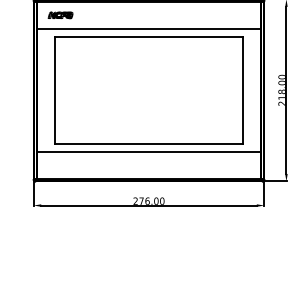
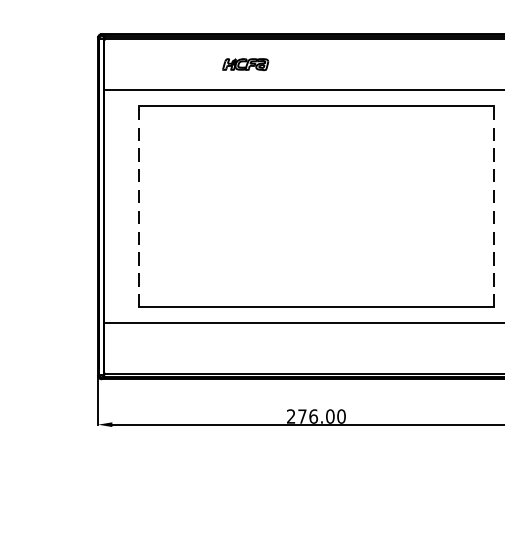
part: (60, 15) -> (245, 64), moved
line: (55, 89) -> (139, 204), solid -> dashed
line: (242, 89) -> (493, 204), solid -> dashed

